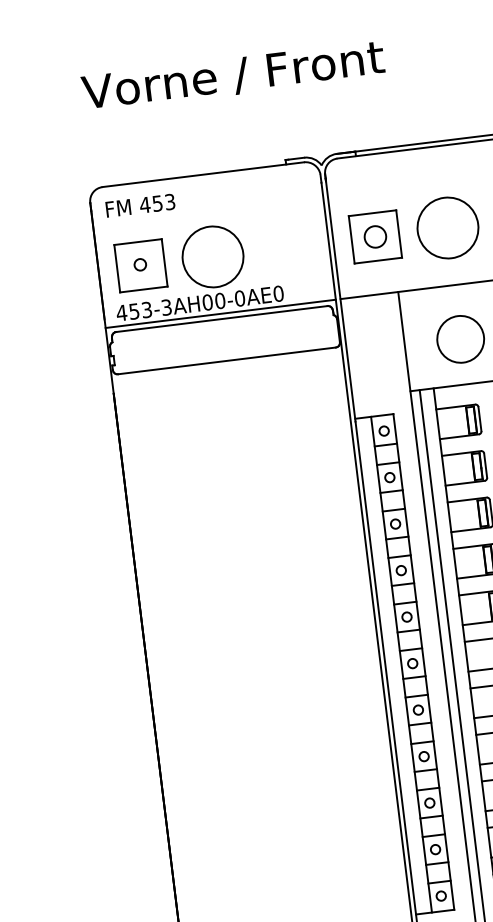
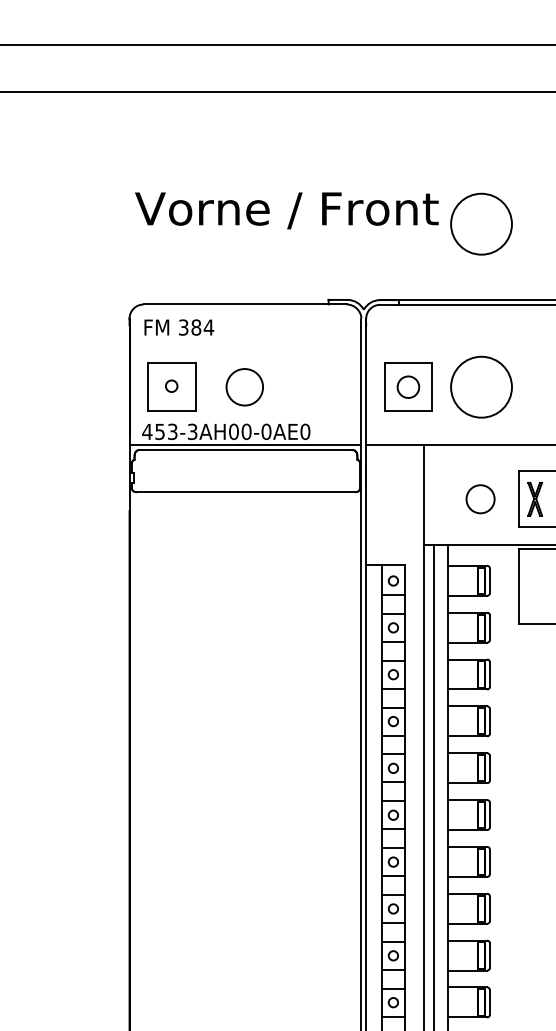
circle: (428, 65) -> (481, 223), added
text: (157, 203) -> (196, 327), 453 -> 384
circle: (212, 256) -> (244, 386), size x0.6
circle: (460, 338) -> (480, 498), size x0.6

